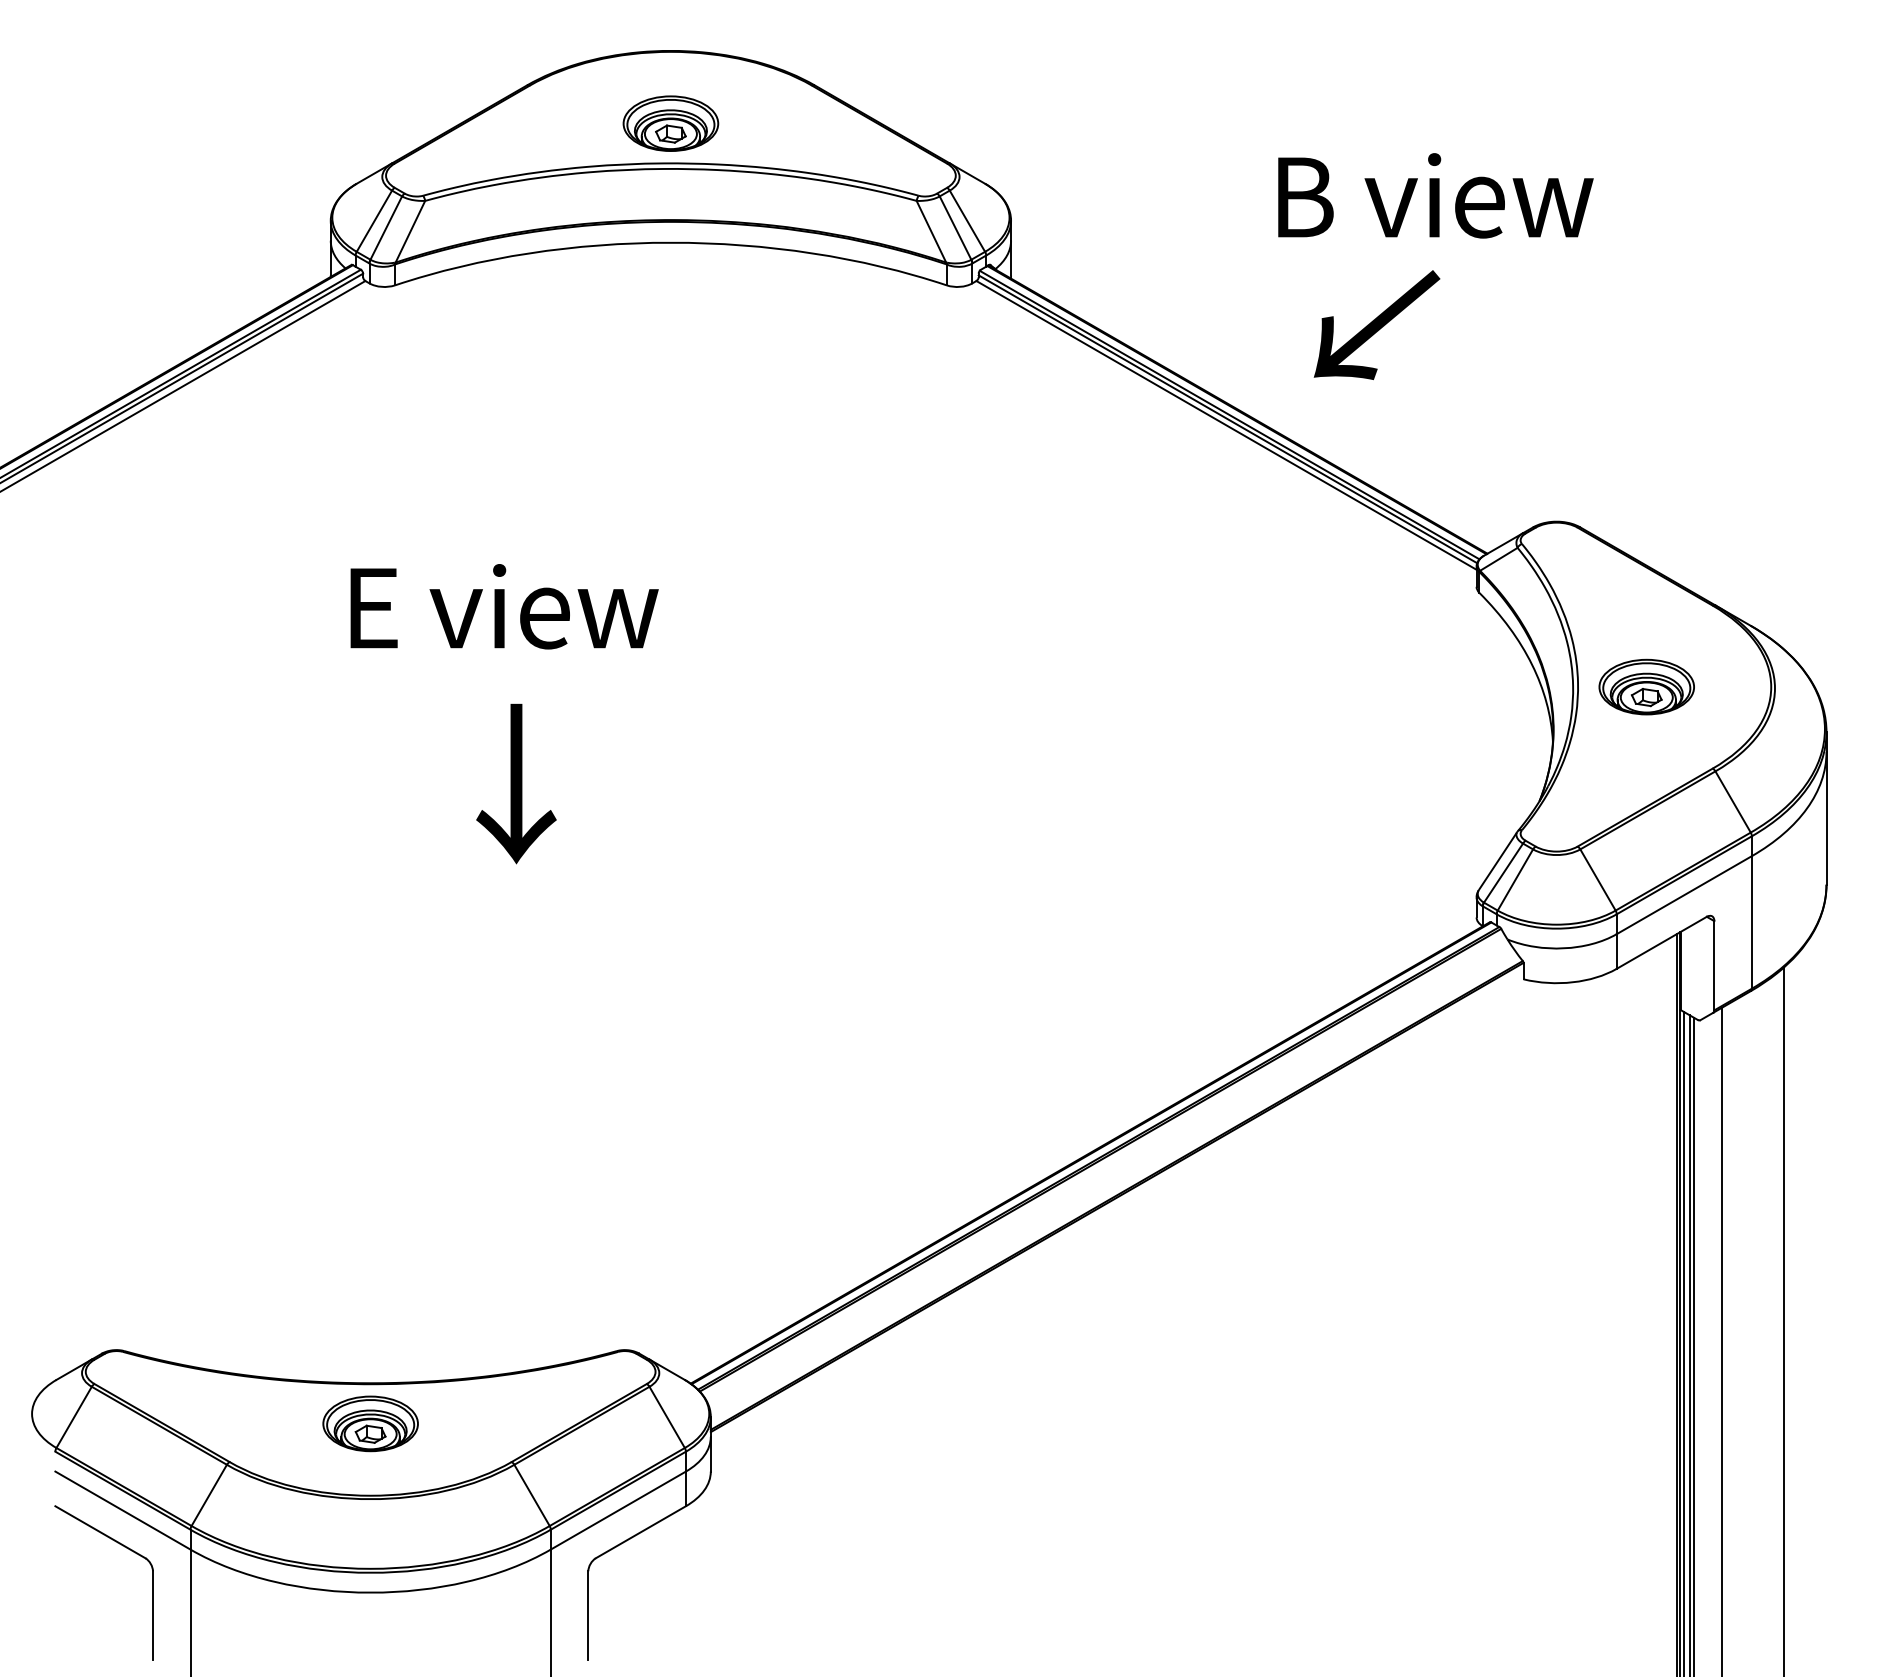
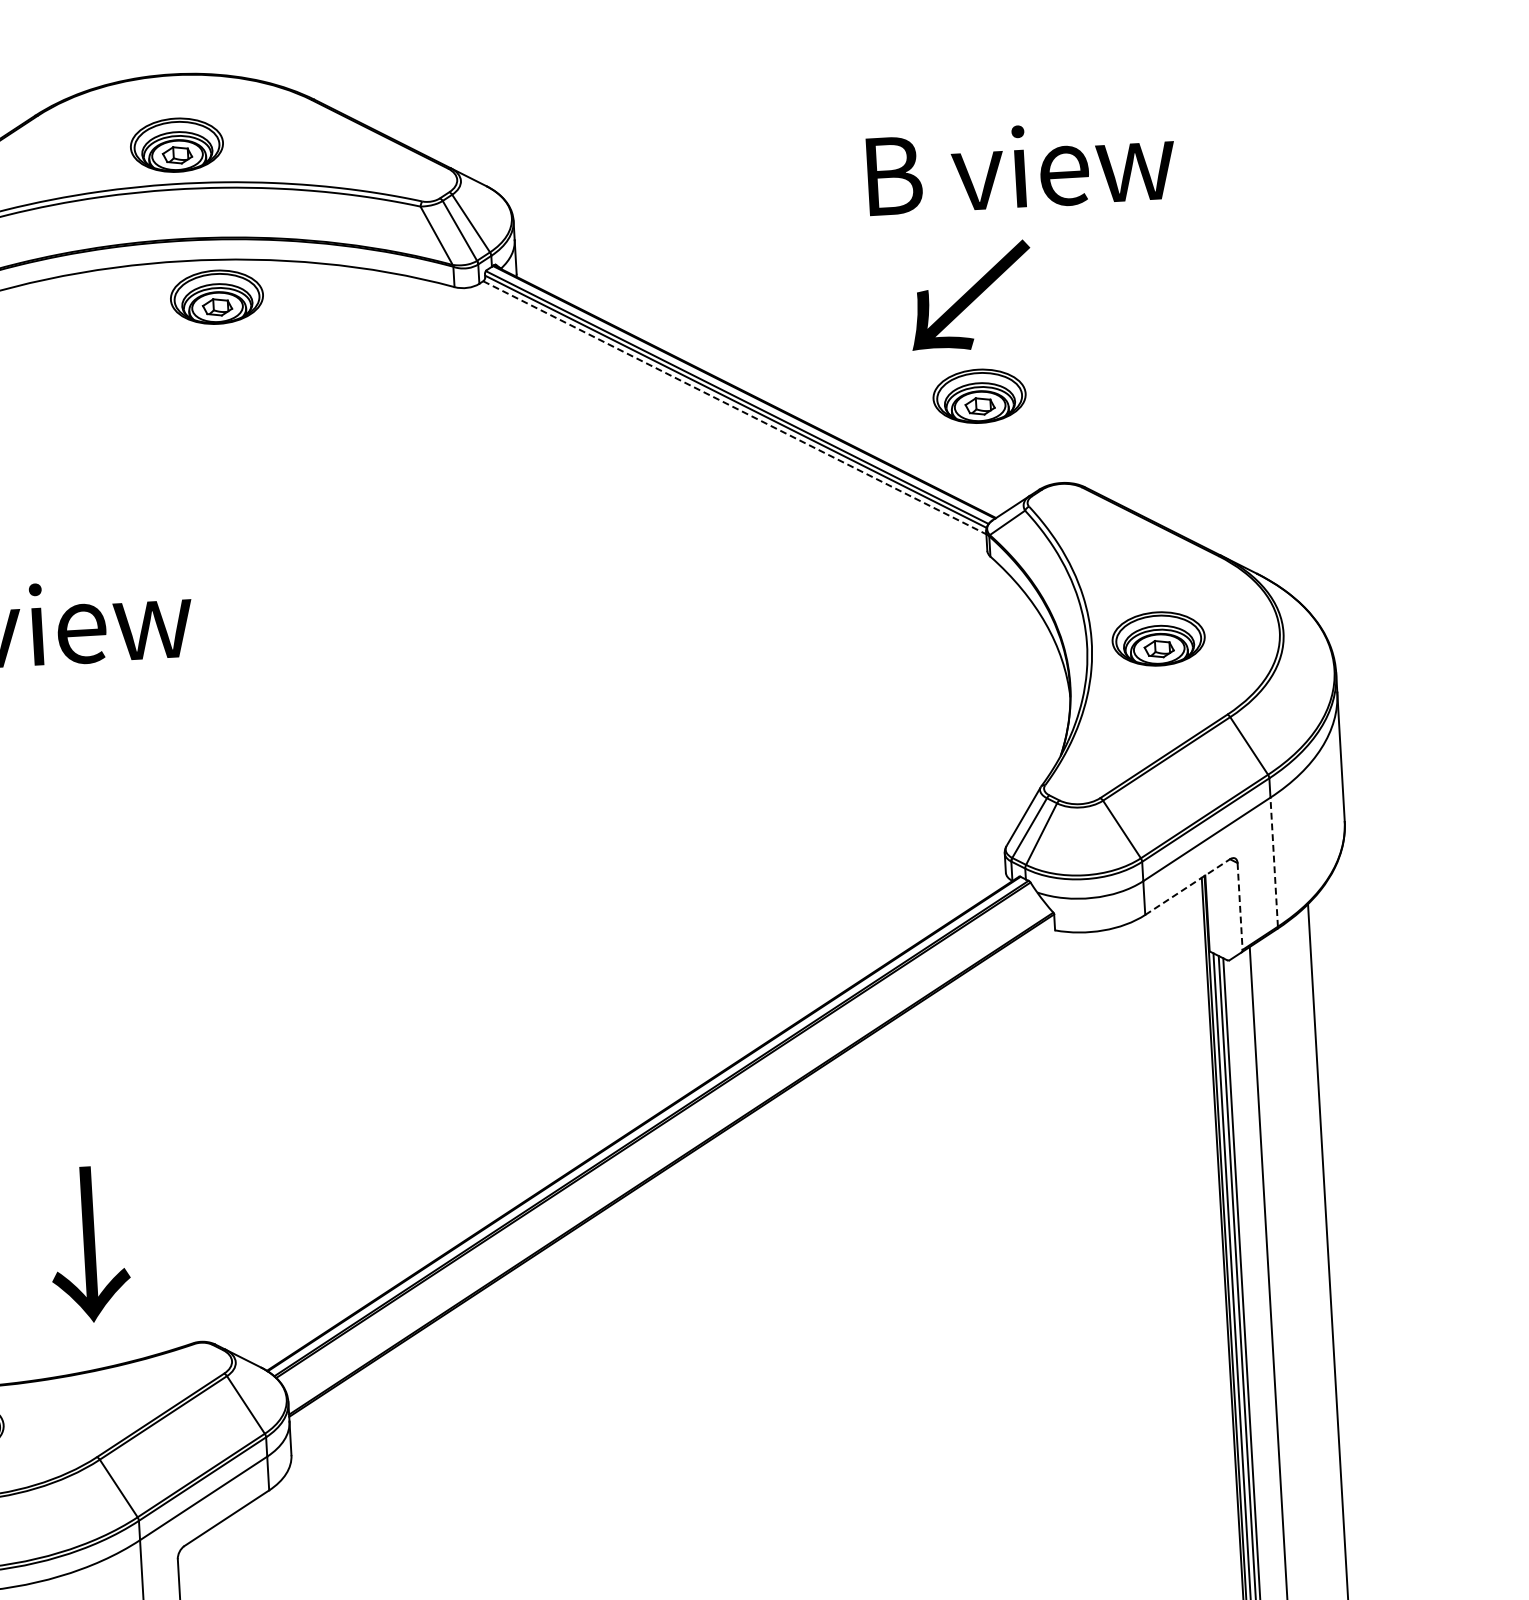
text: (1435, 195) -> (1020, 166), moved
part: (702, 281) -> (216, 297), added
text: (1376, 324) -> (970, 295), moved
line: (1226, 425) -> (734, 407), solid -> dashed
part: (1477, 427) -> (979, 395), added
text: (516, 783) -> (89, 1244), moved
line: (1751, 921) -> (1273, 861), solid -> dashed
line: (1662, 942) -> (1188, 886), solid -> dashed
line: (1714, 965) -> (1240, 906), solid -> dashed

